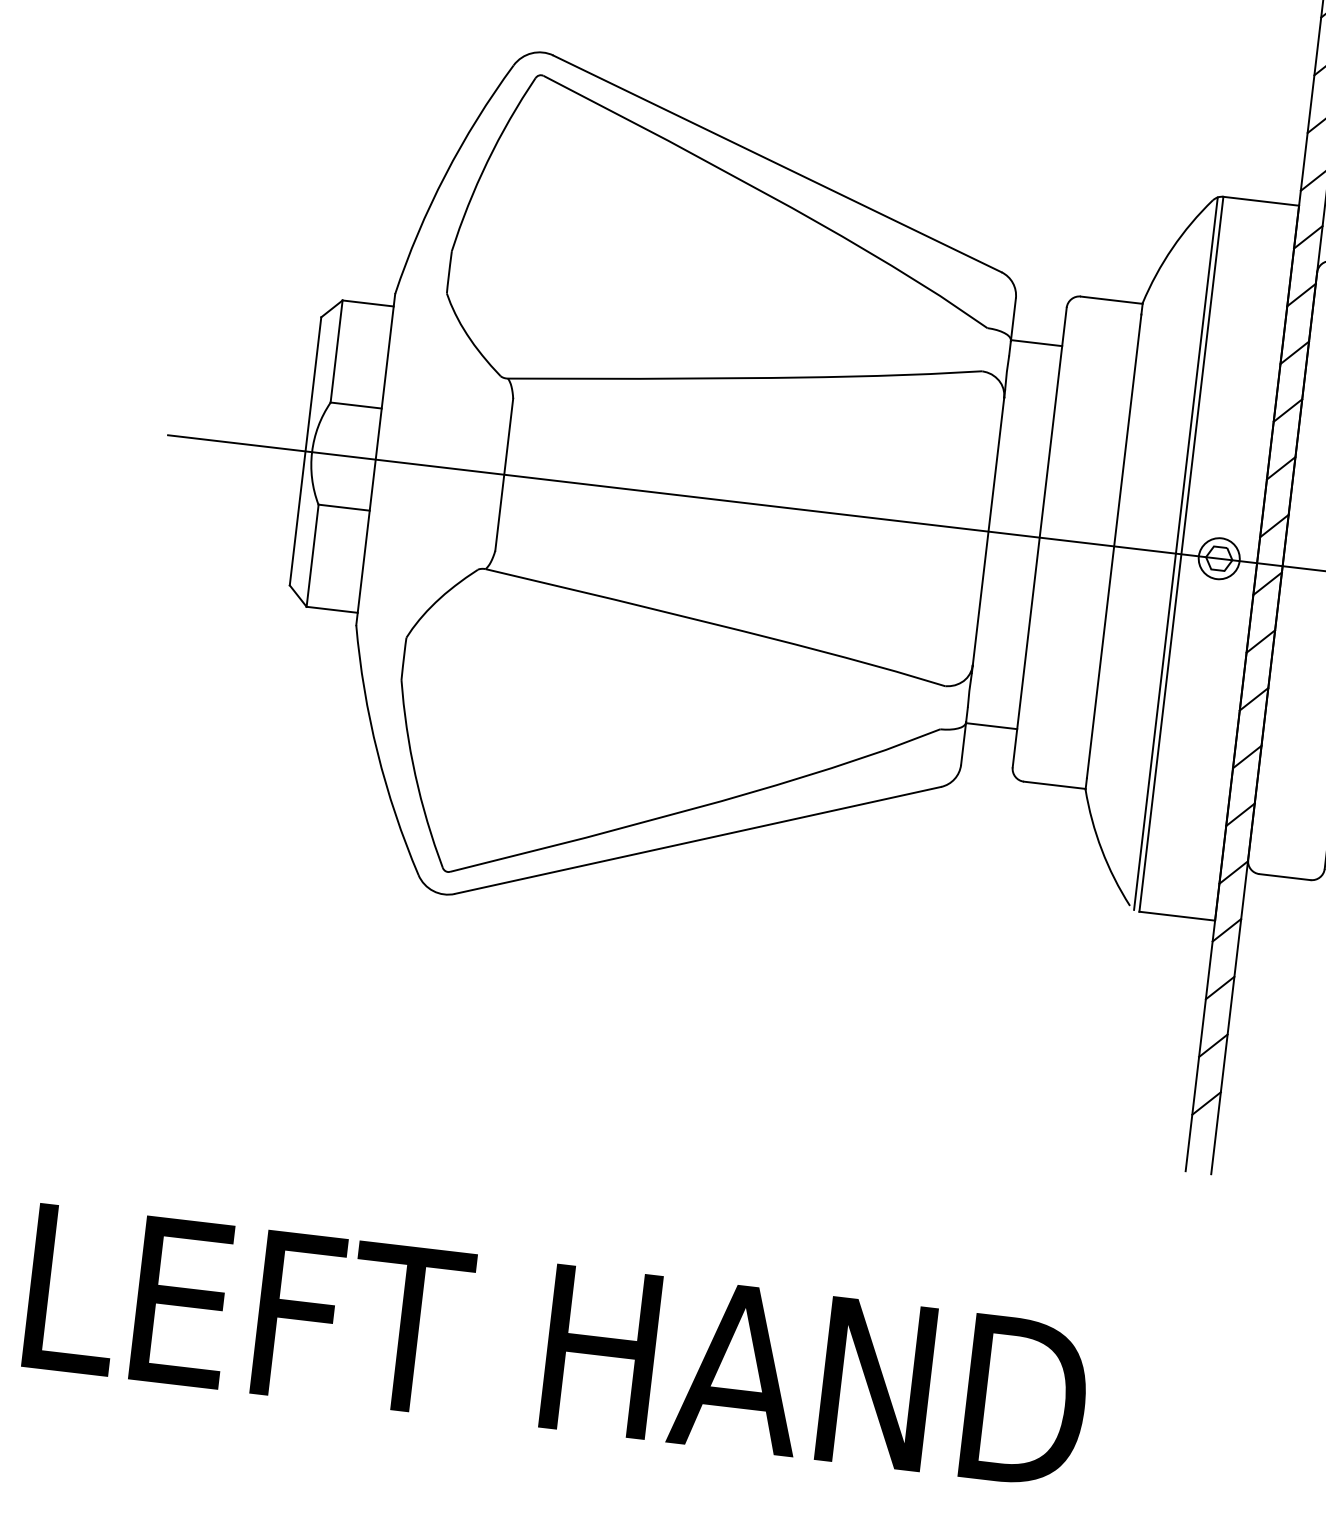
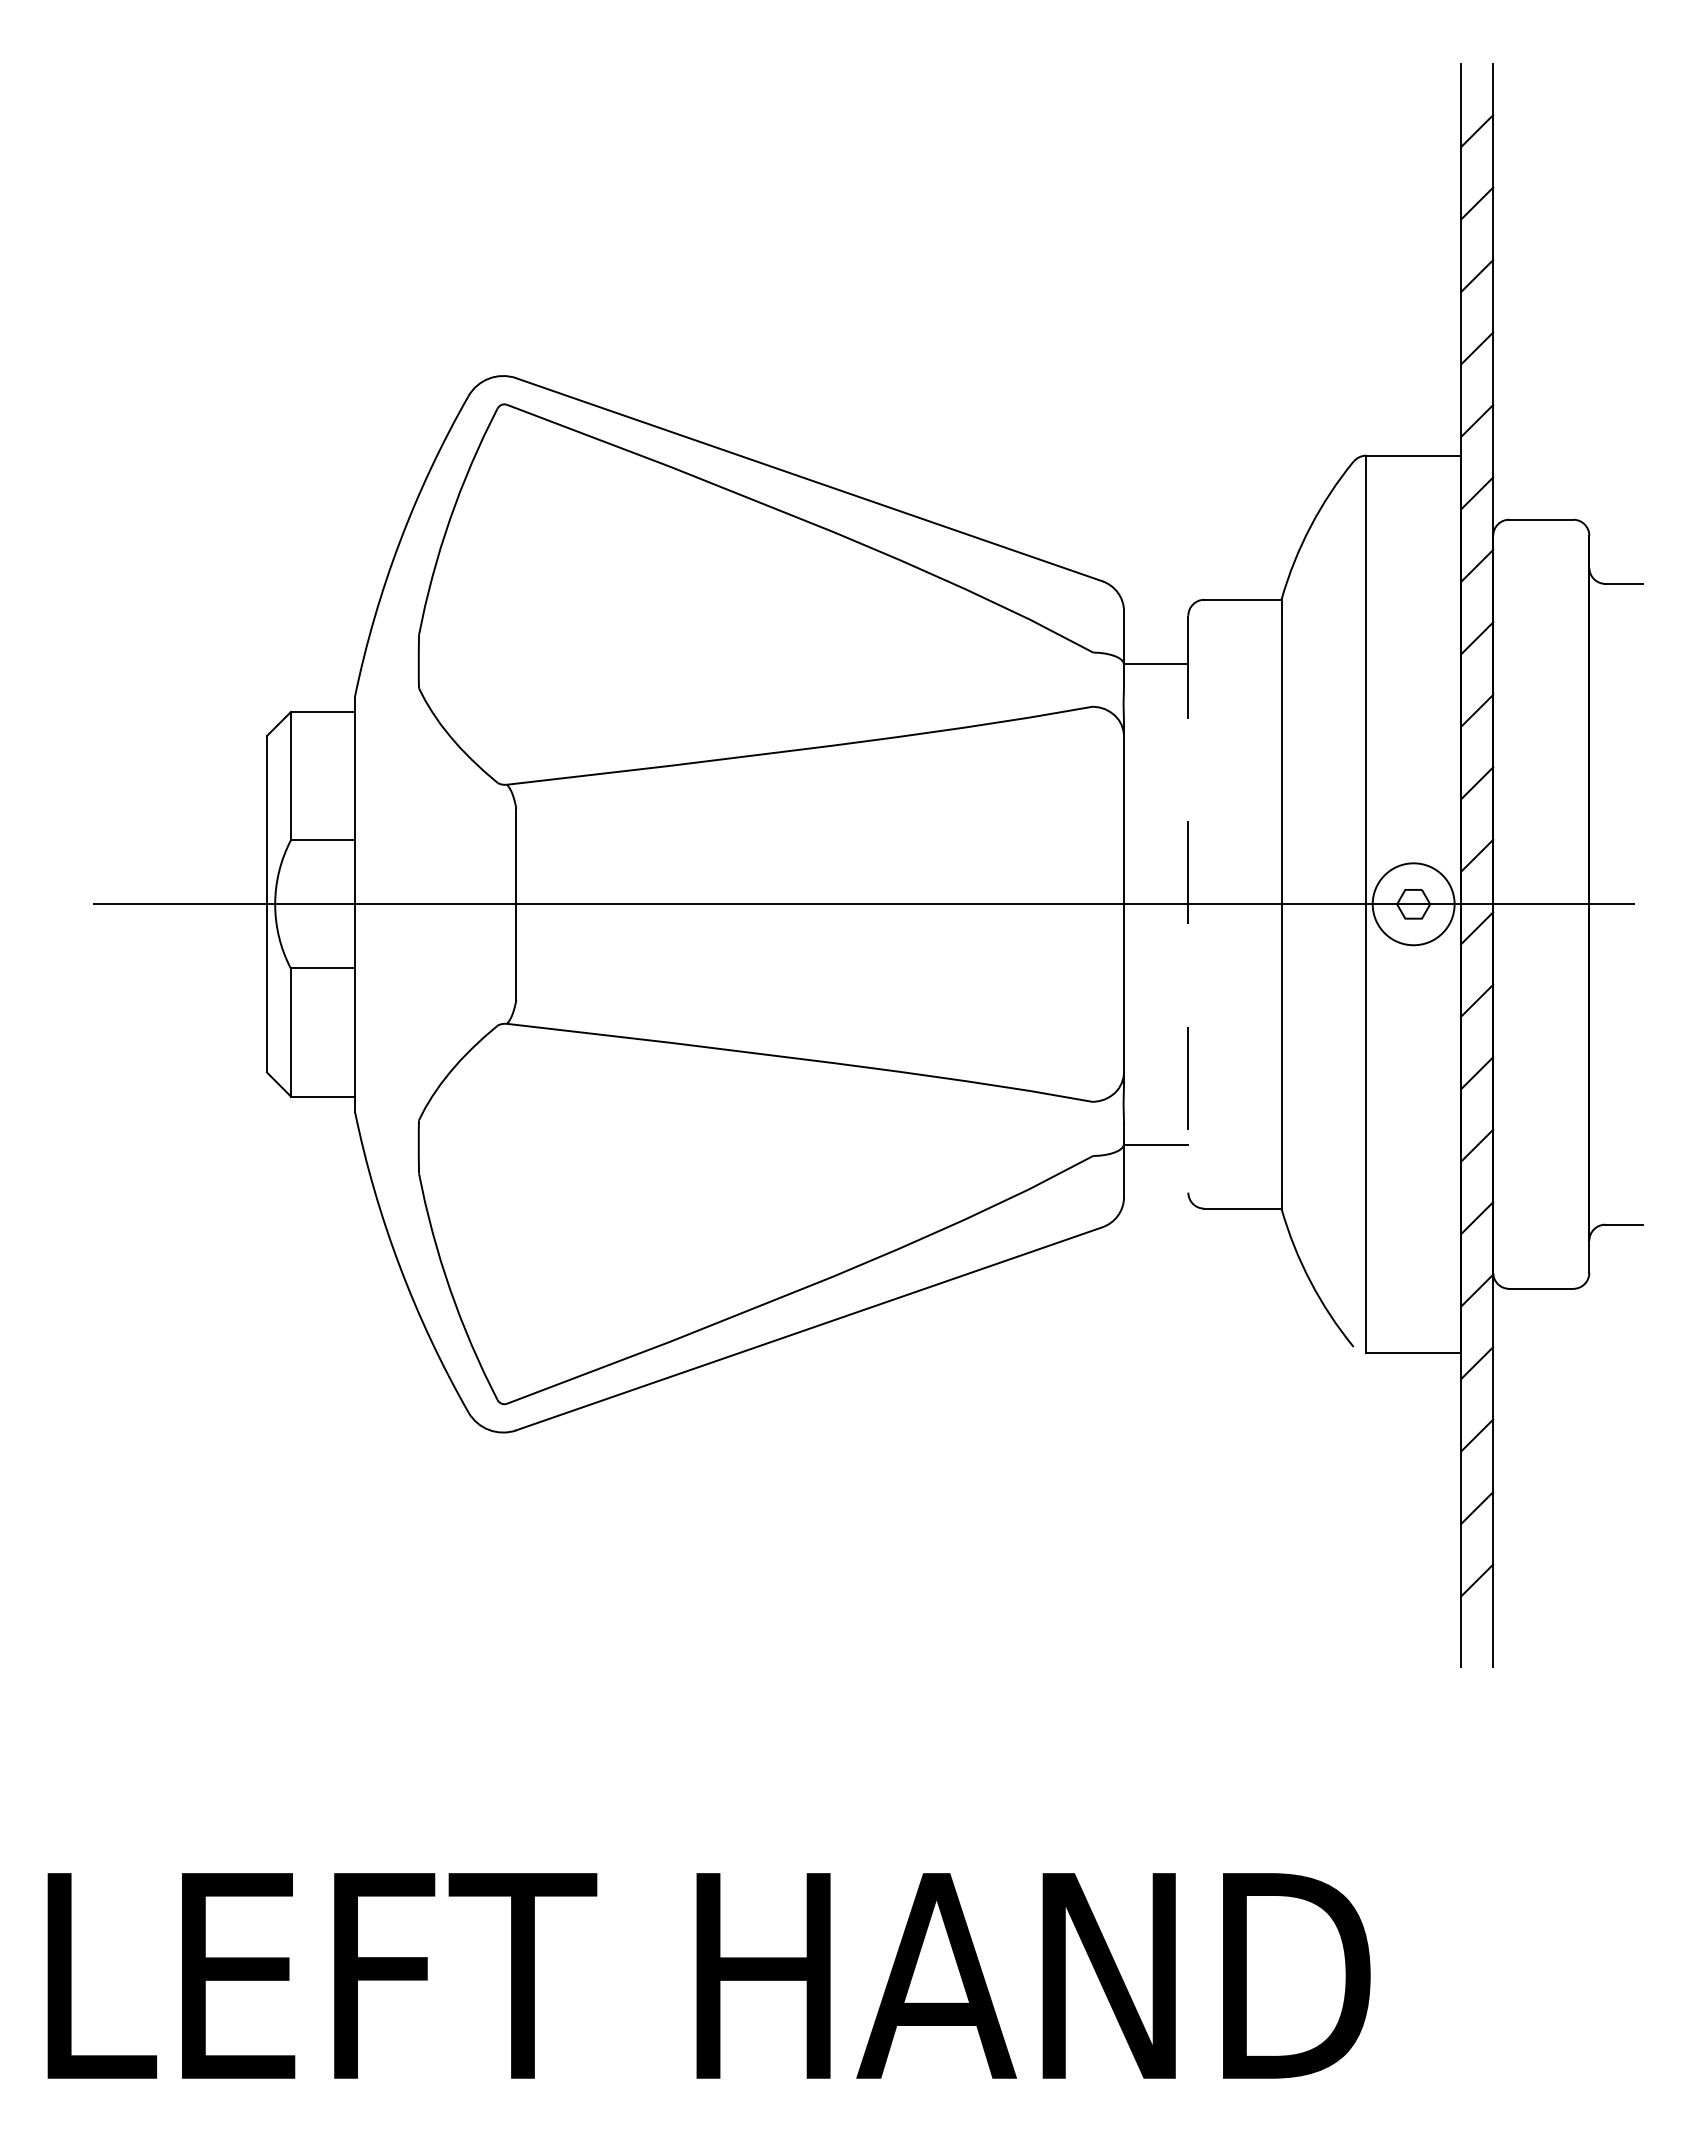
line: (1039, 537) -> (1188, 904), solid -> dashed
line: (1176, 553) -> (1359, 904), removed
circle: (1219, 558) -> (1413, 903), size x1.6

